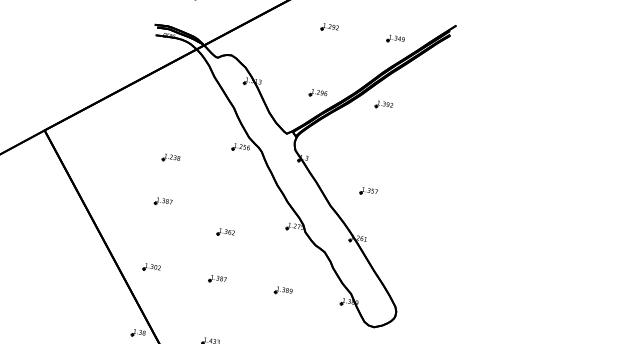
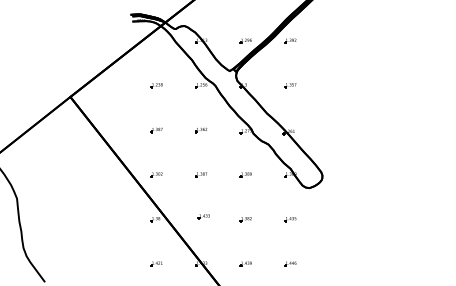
part: (170, 158) -> (156, 85), moved
part: (368, 191) -> (290, 85), moved
part: (226, 233) -> (201, 130), moved

